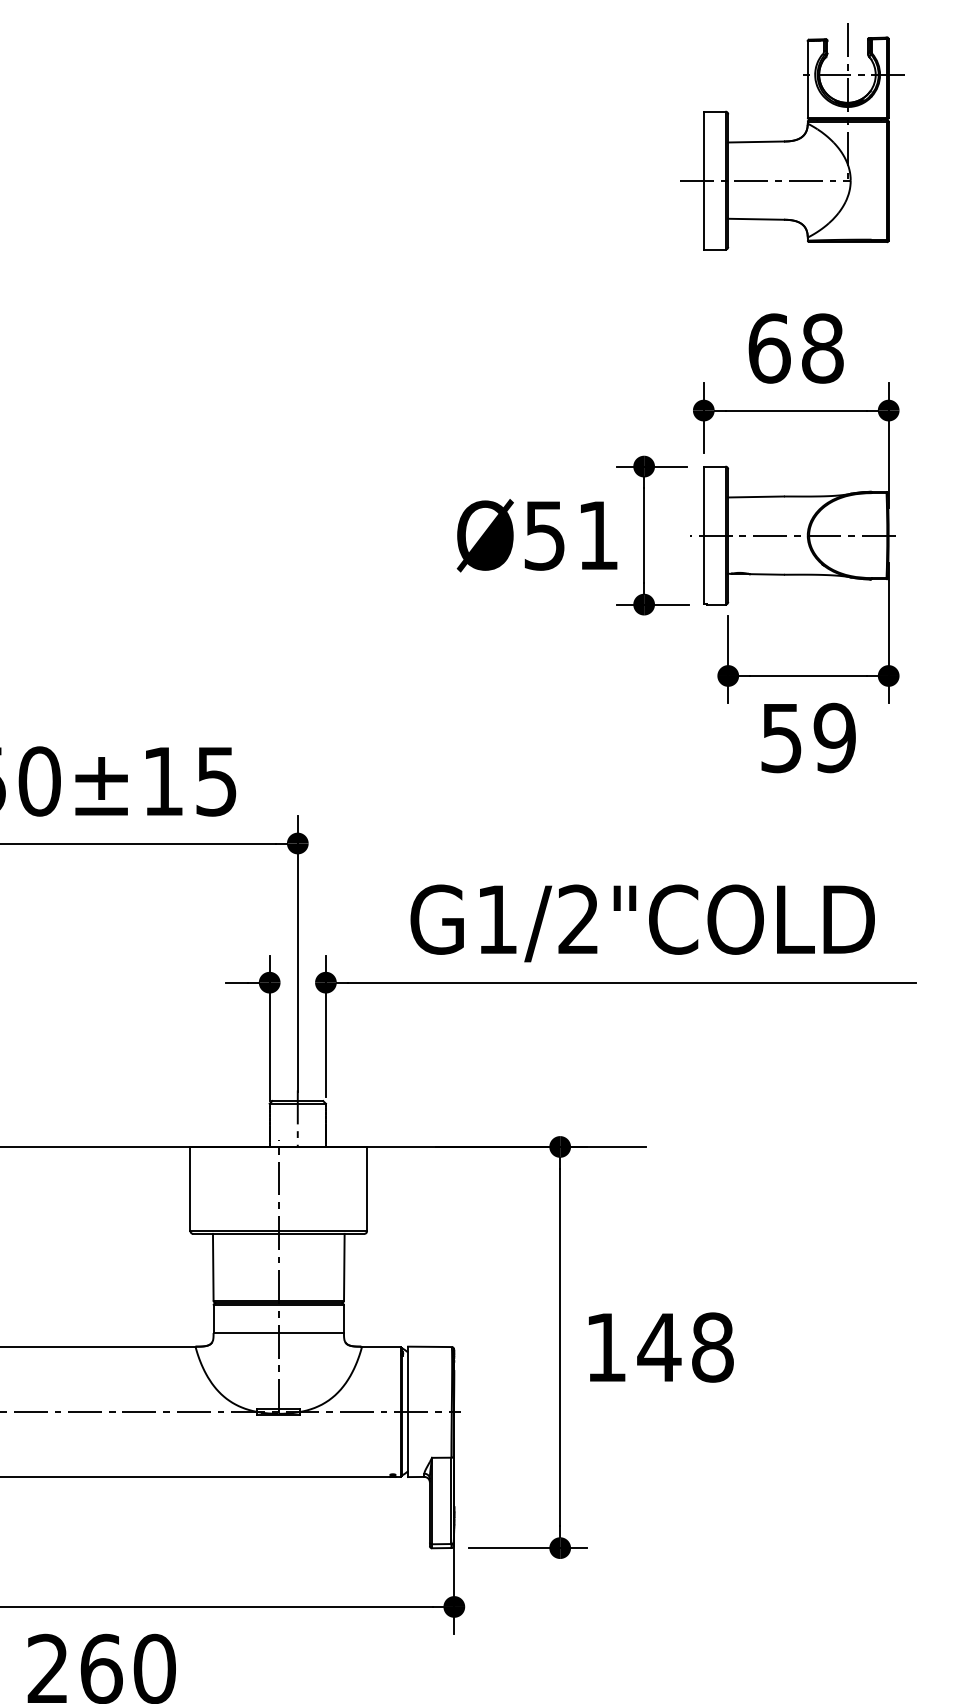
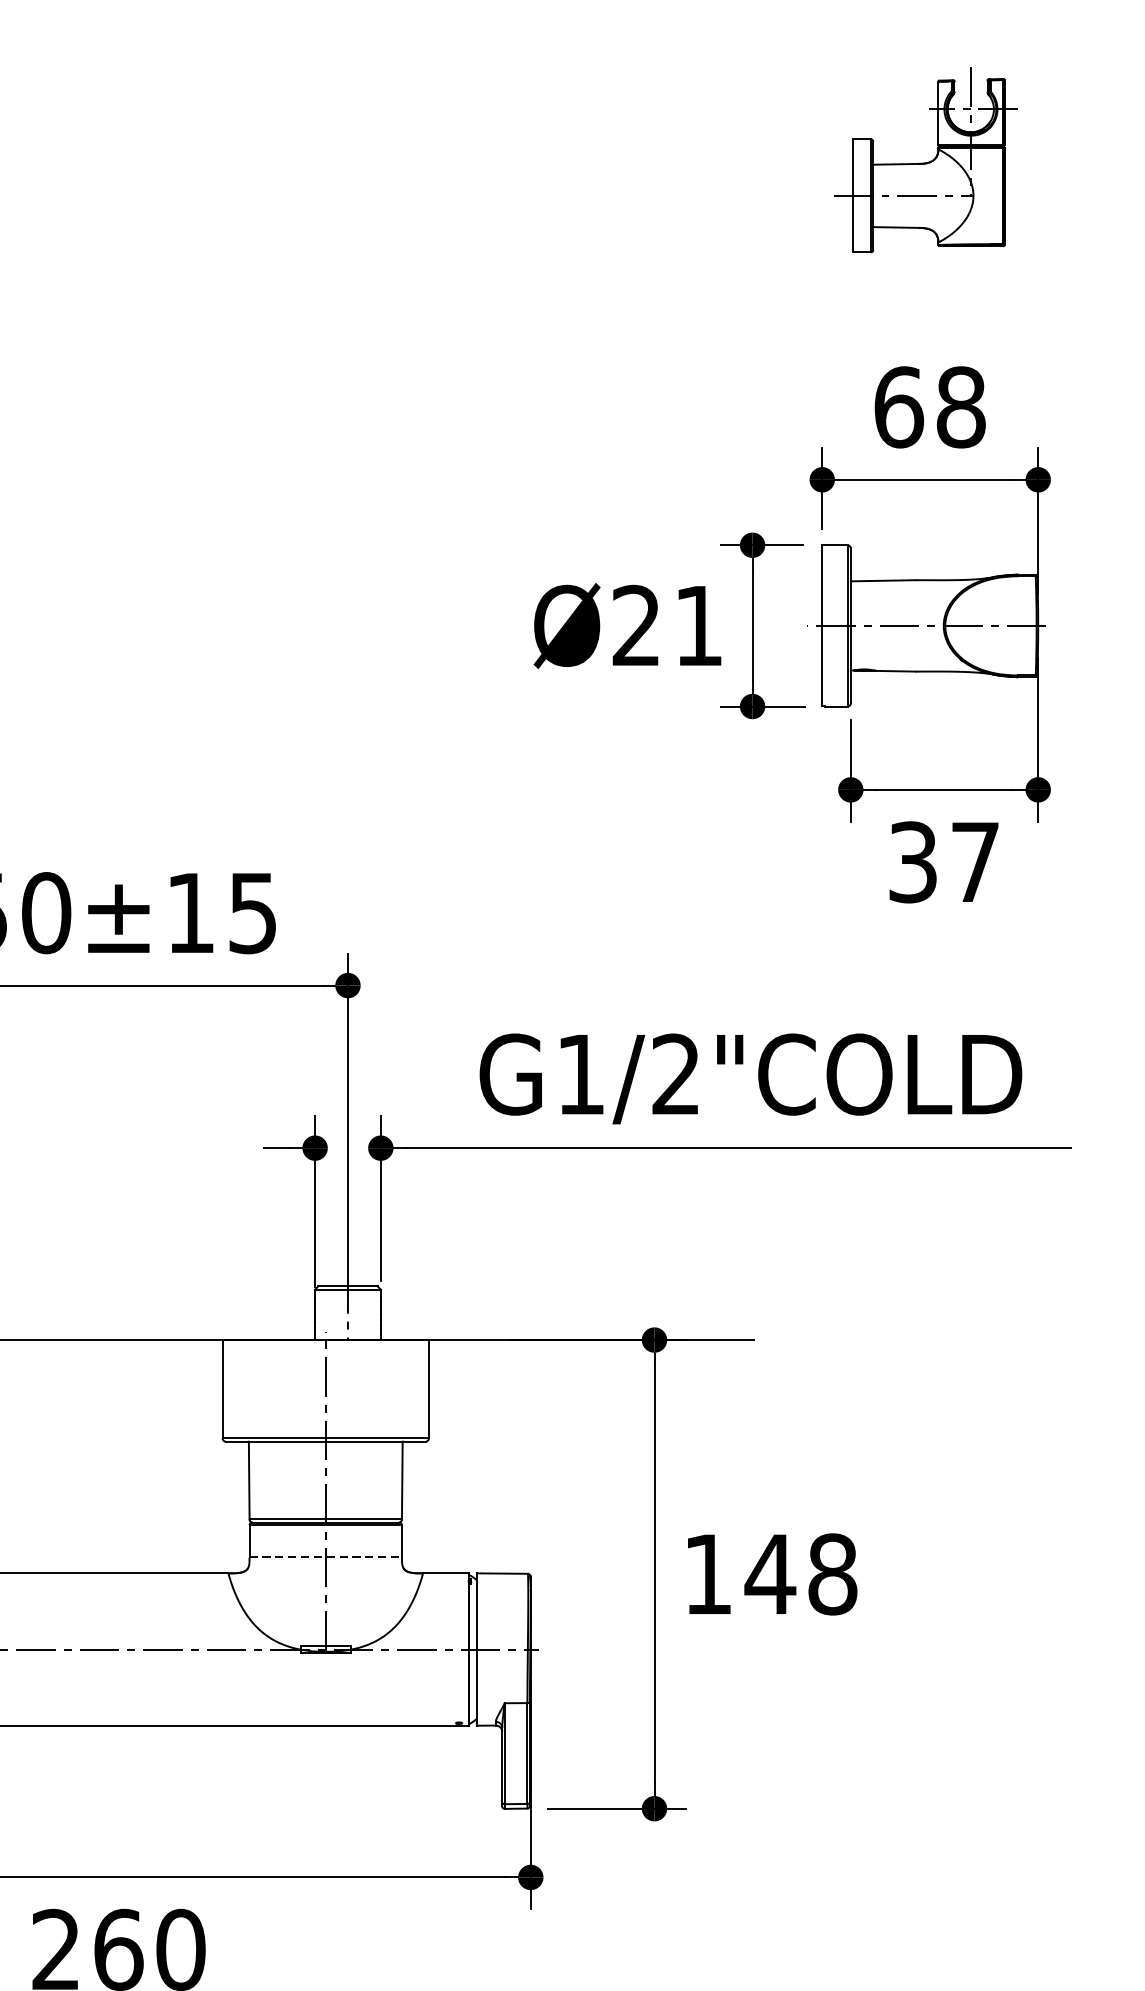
part: (792, 136) -> (925, 159), size x0.7
text: (544, 535) -> (636, 625), Ø51 -> Ø21
text: (808, 737) -> (944, 861), 59 -> 37
line: (279, 1333) -> (326, 1557), solid -> dashed

